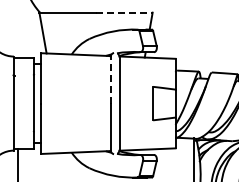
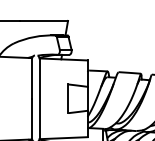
line: (124, 12) -> (43, 20), dashed -> solid
line: (110, 79) -> (31, 78), dashed -> solid

